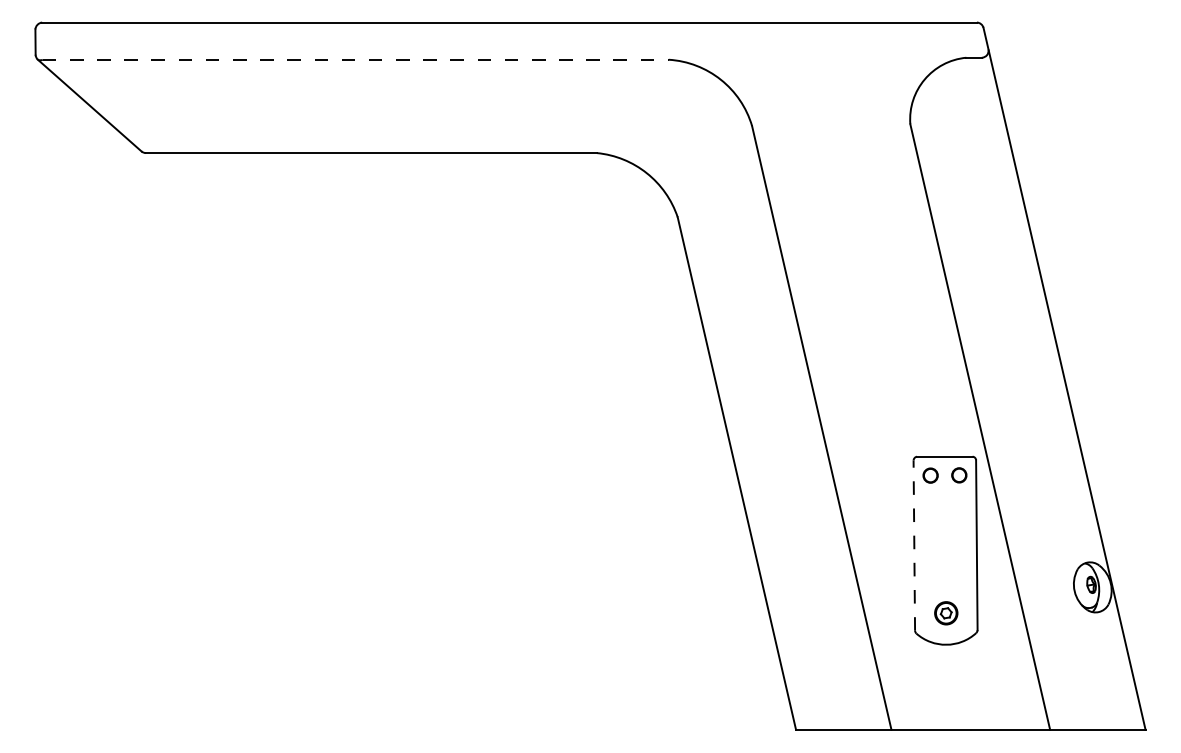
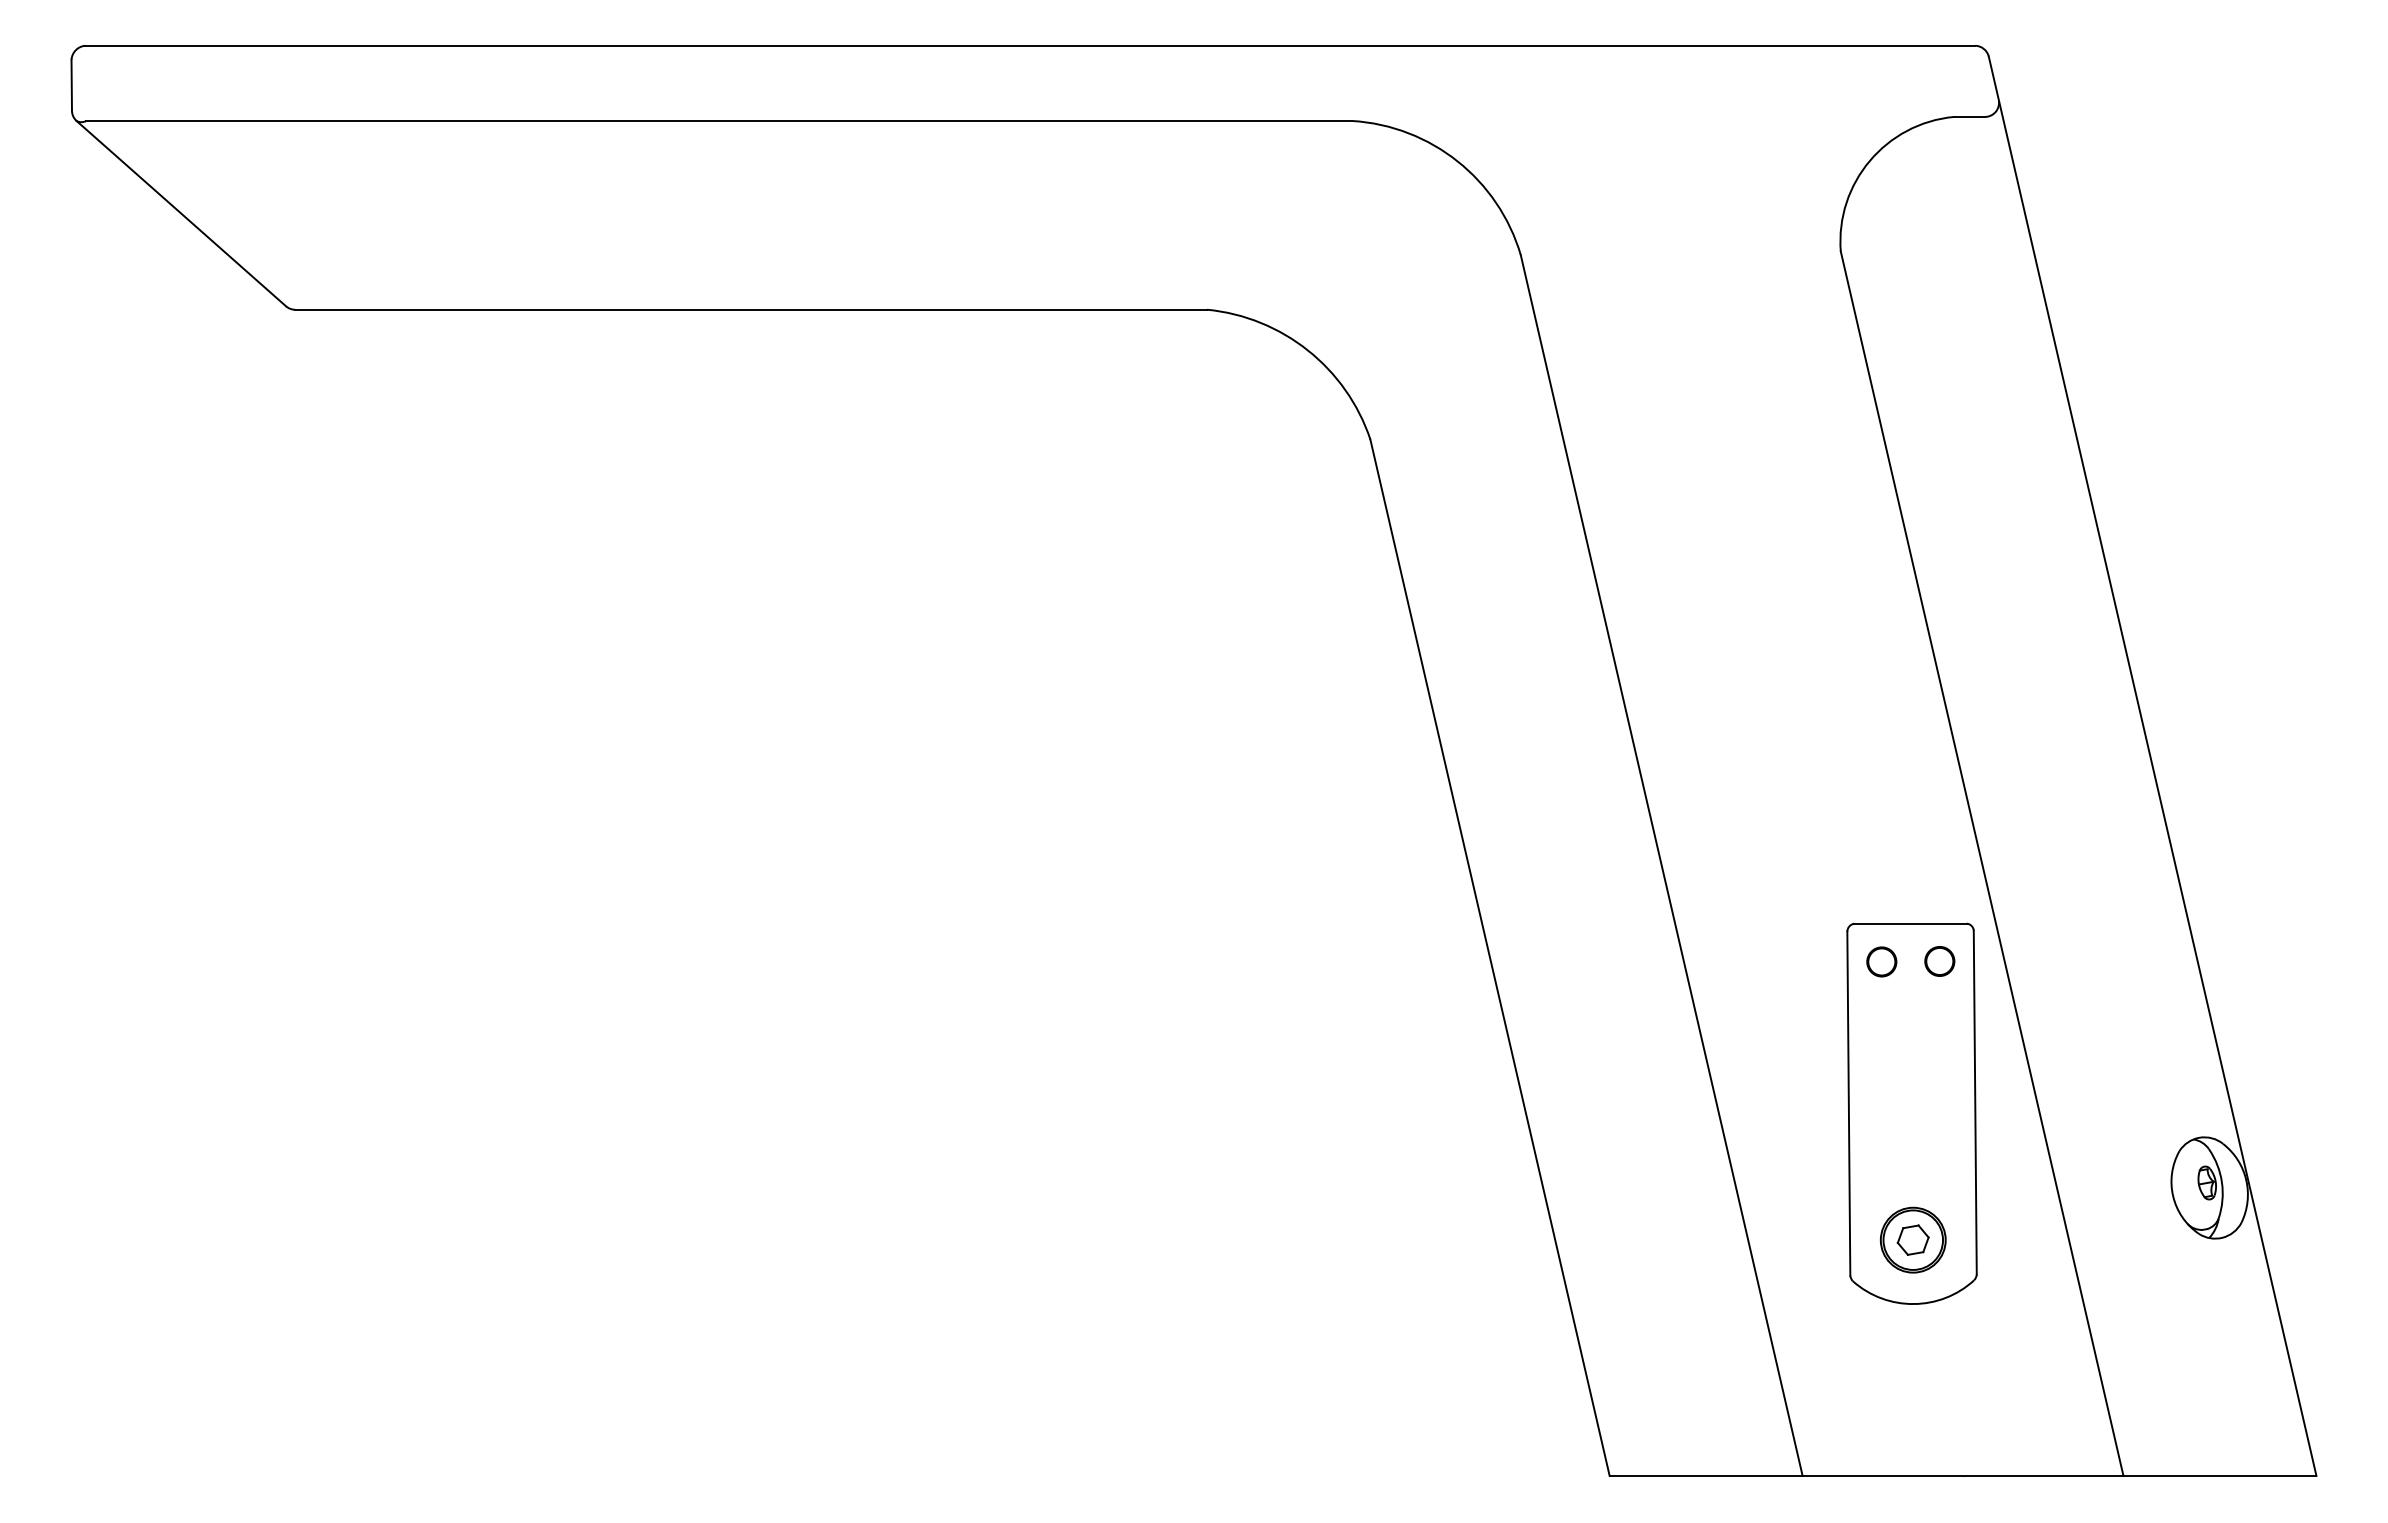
line: (355, 59) -> (718, 120), dashed -> solid
line: (914, 545) -> (1849, 1103), dashed -> solid
part: (946, 613) -> (1913, 1240), size x1.43

